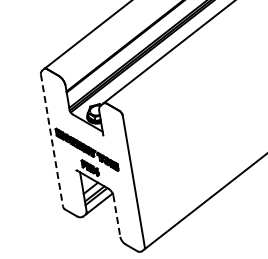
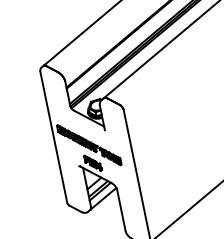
line: (51, 140) -> (53, 137), dashed -> solid
line: (116, 216) -> (121, 210), dashed -> solid

